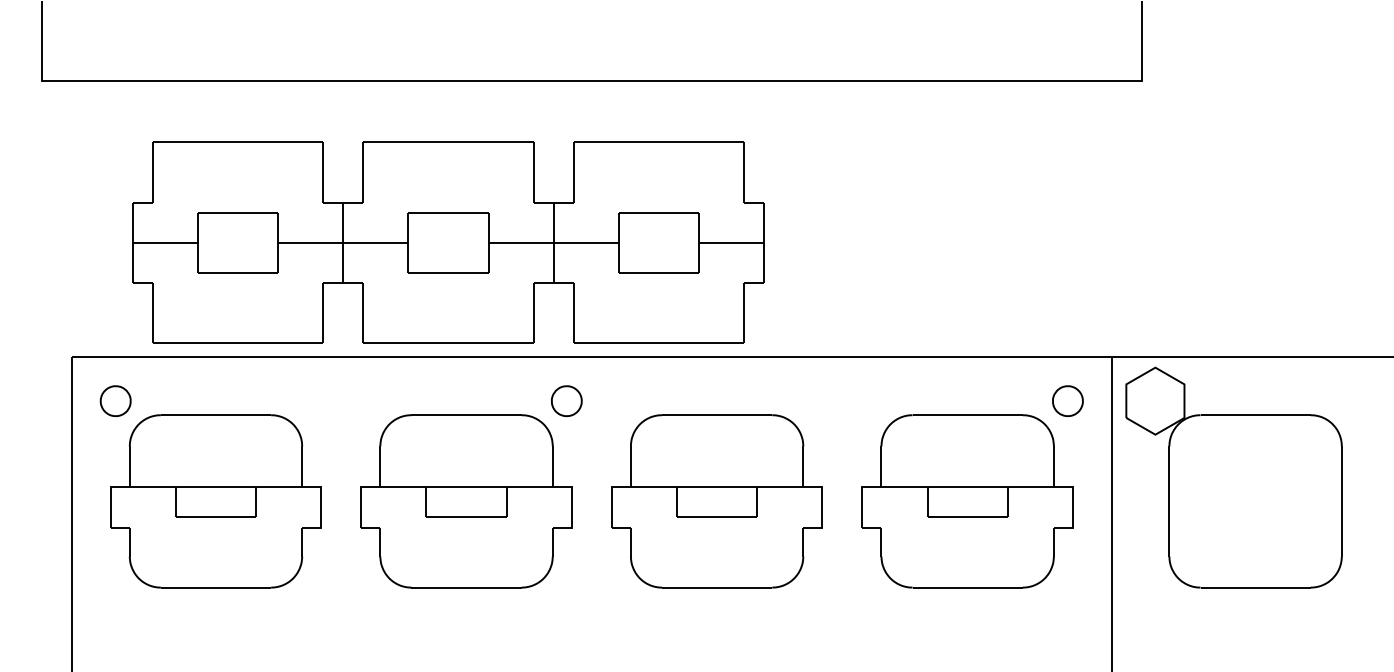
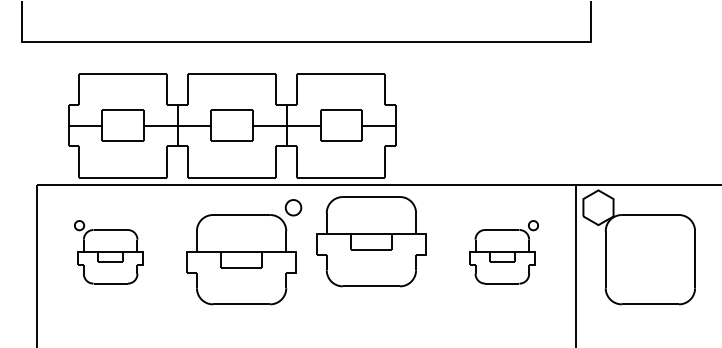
part: (209, 487) -> (108, 252), size x0.6
part: (972, 487) -> (503, 252), size x0.6
part: (717, 501) -> (371, 241), moved

